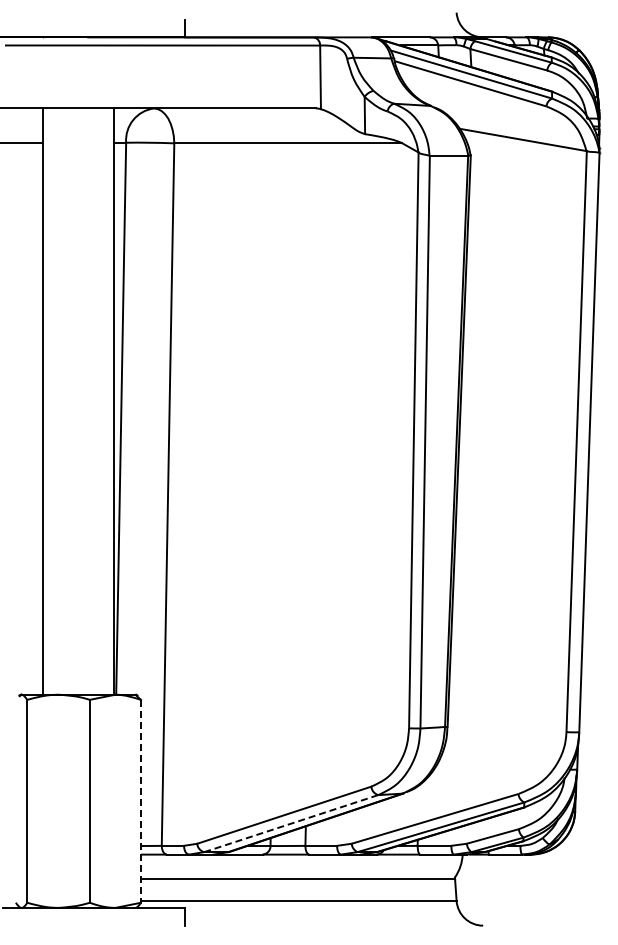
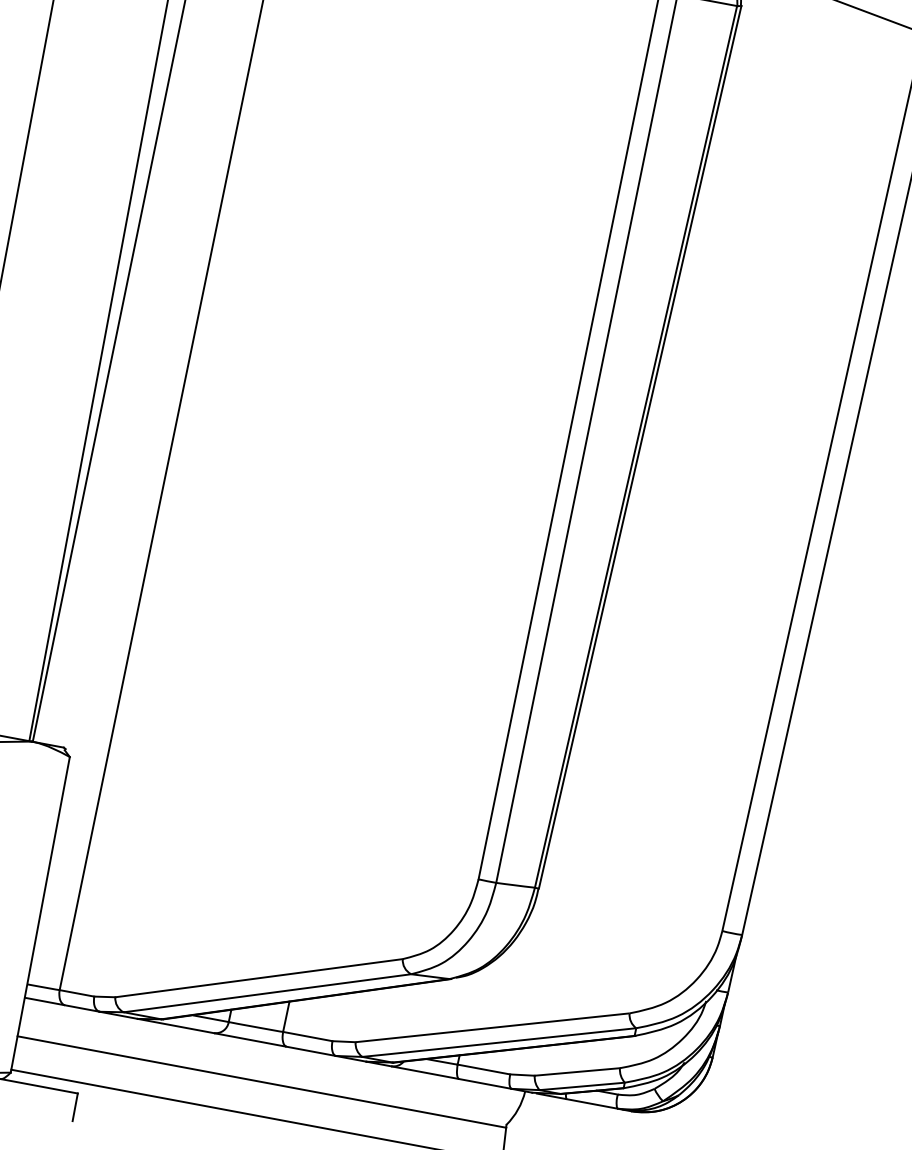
line: (141, 801) -> (41, 915), dashed -> solid
line: (290, 823) -> (266, 992), dashed -> solid

